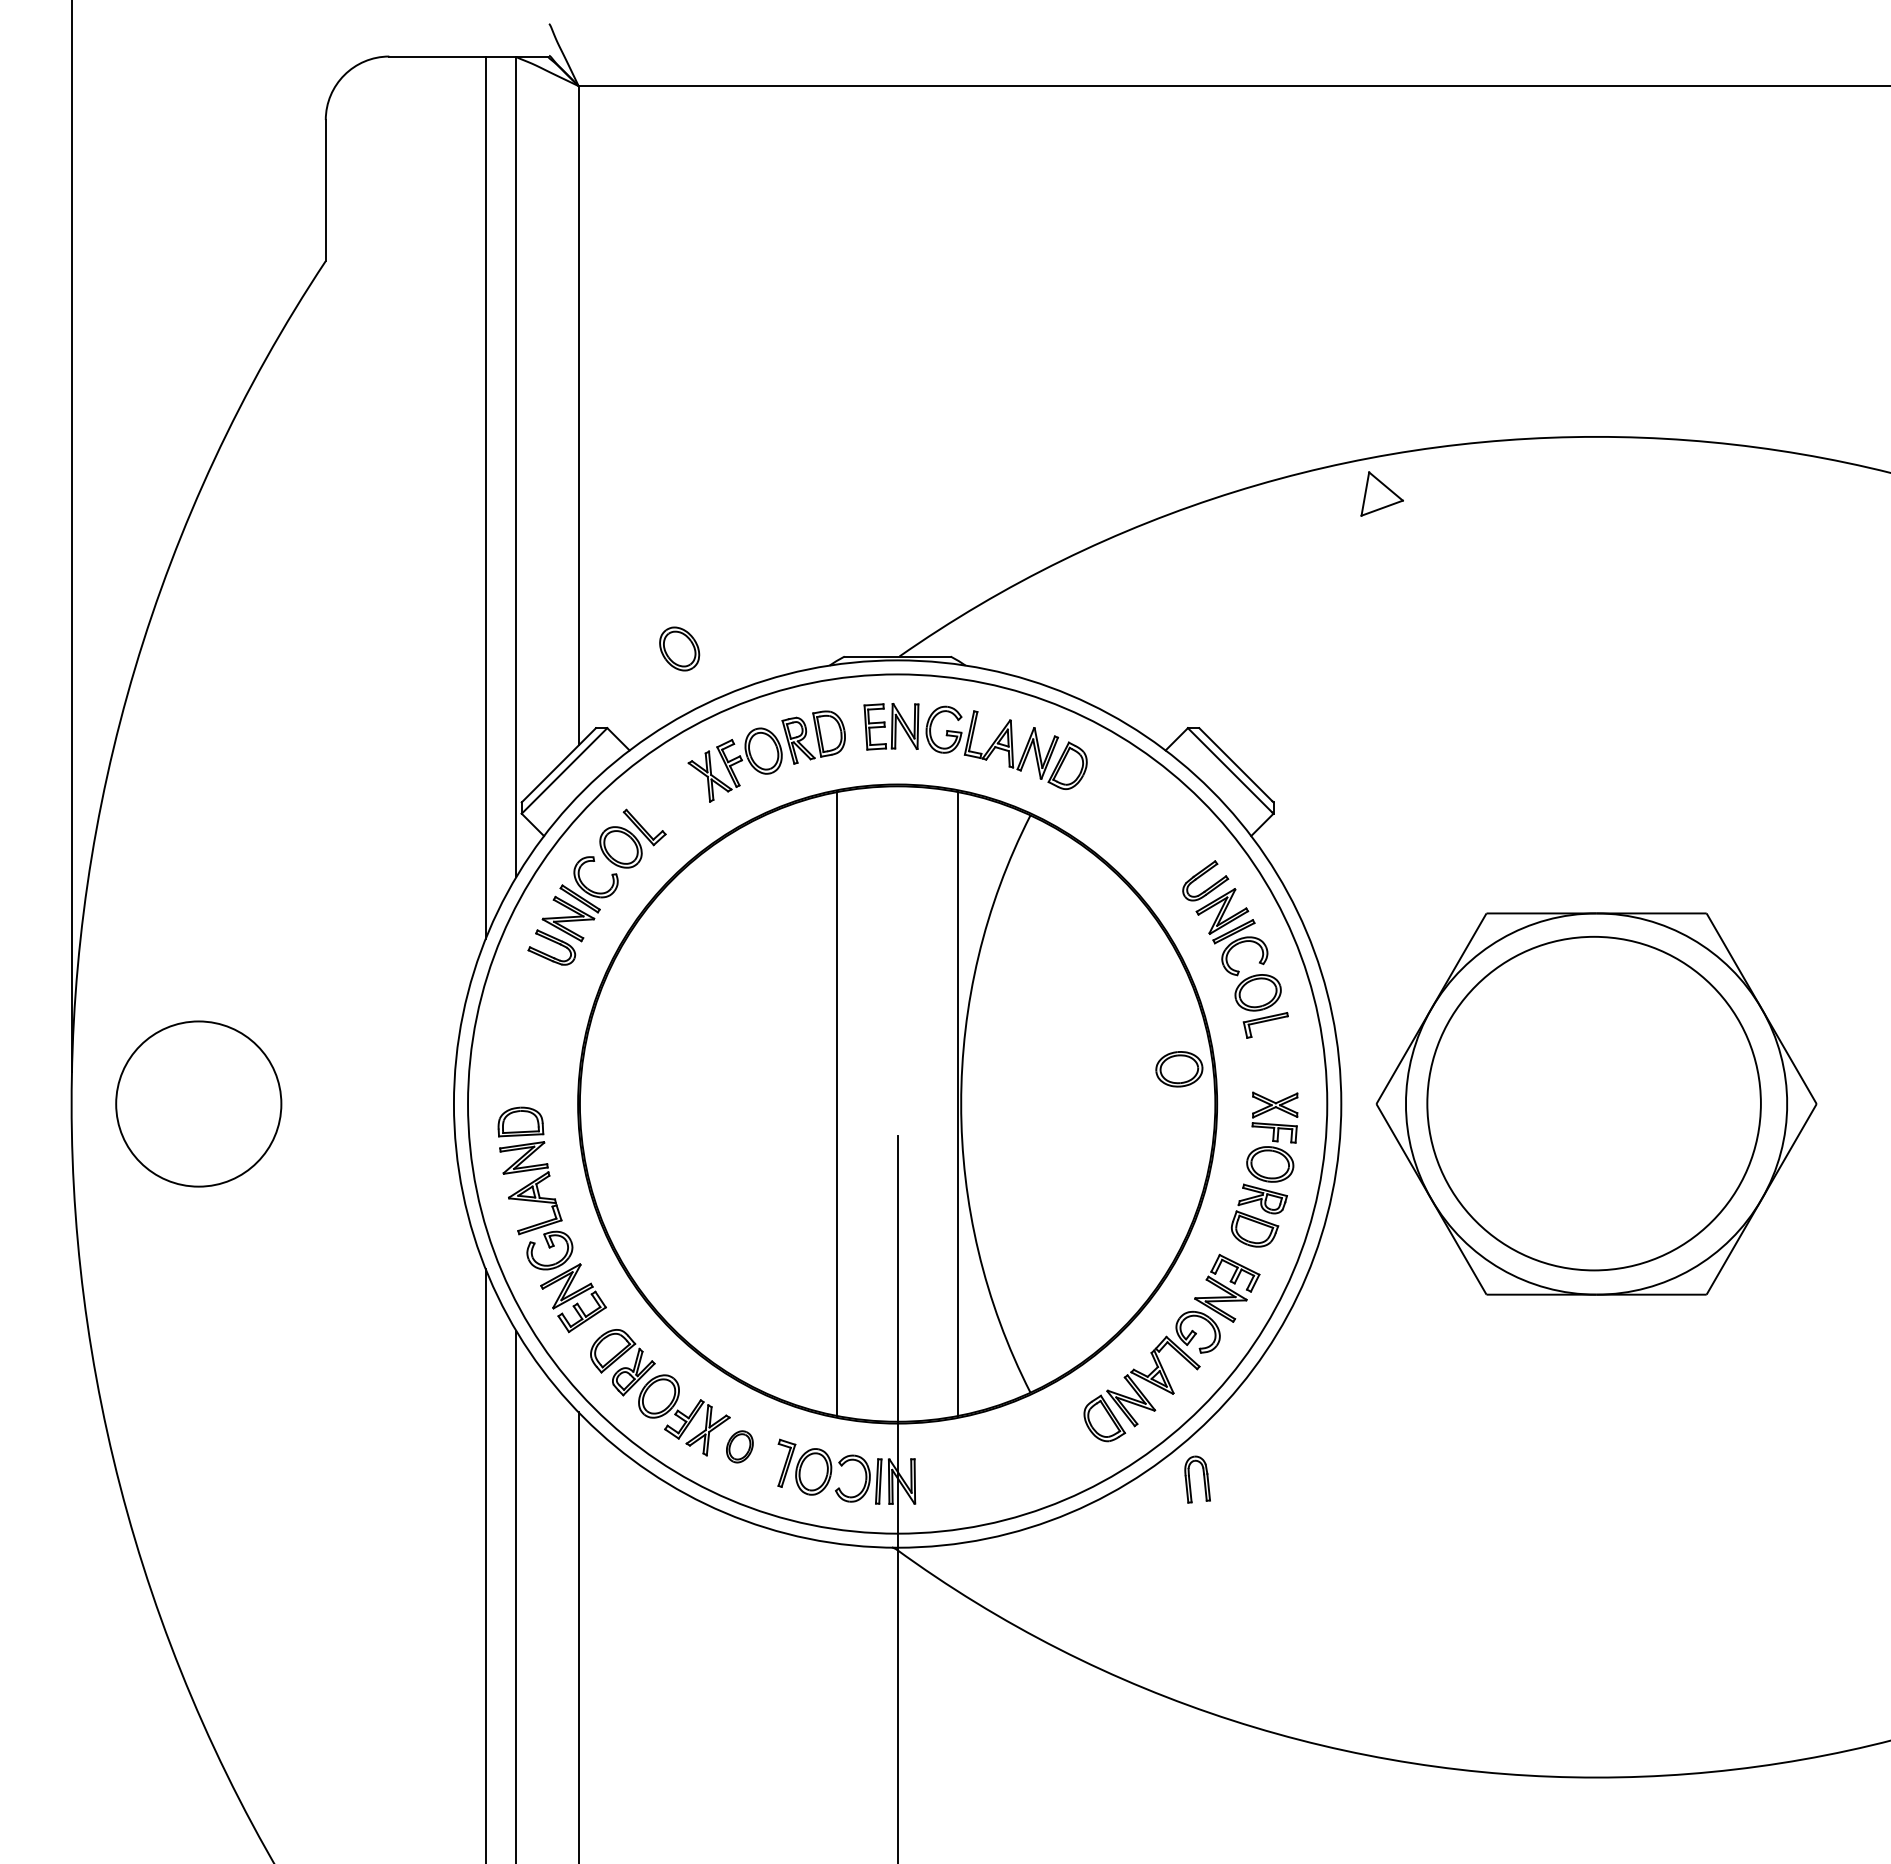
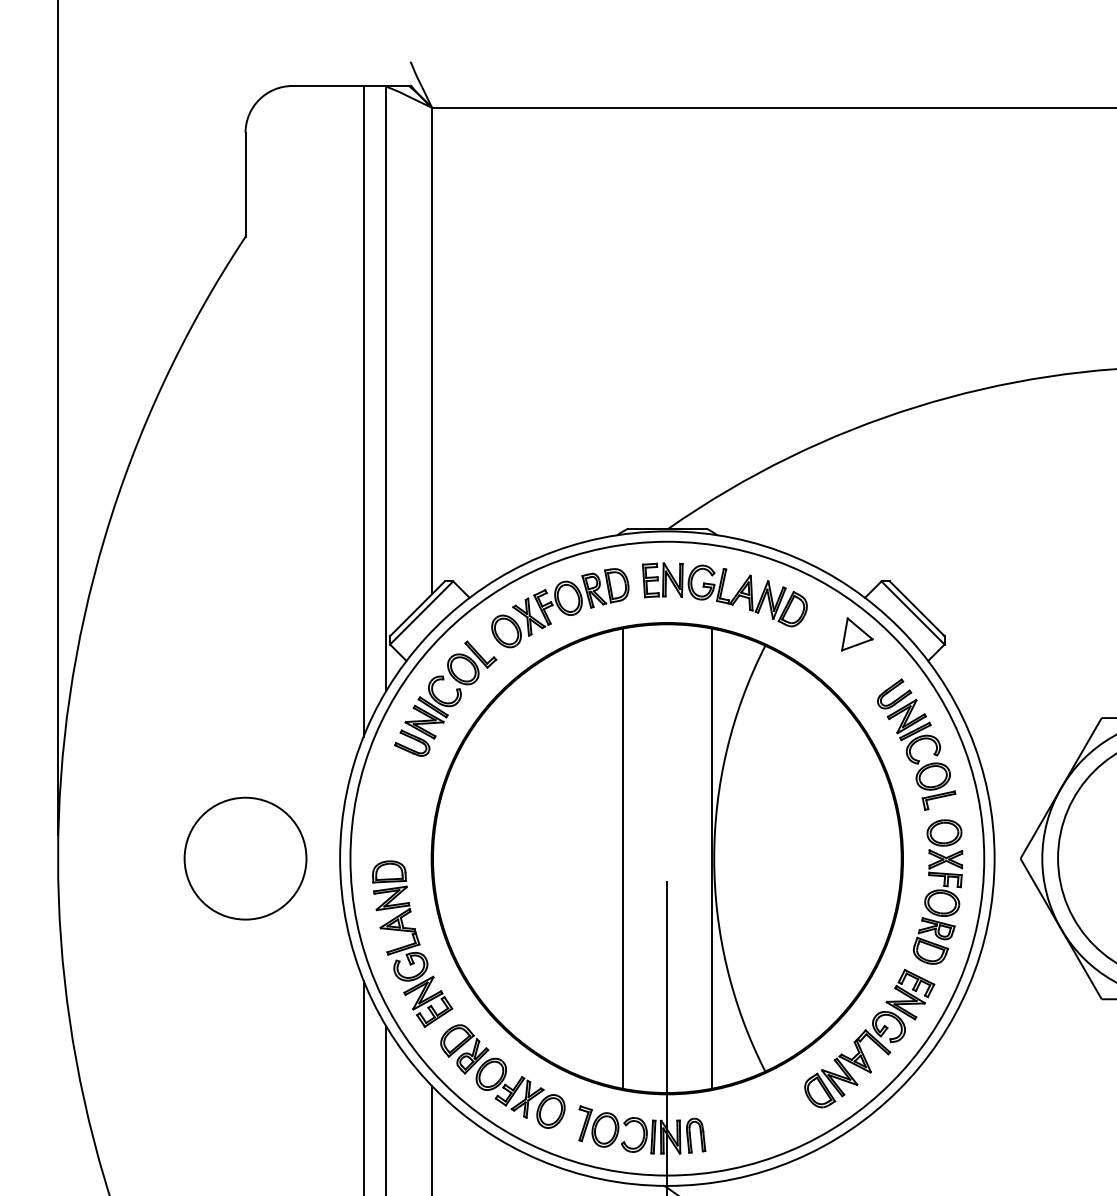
part: (1381, 493) -> (856, 634), moved
part: (679, 648) -> (506, 631), moved
part: (1179, 1069) -> (944, 833), moved
circle: (198, 1103) -> (245, 858), moved
part: (739, 1446) -> (550, 1111), size x1.43
part: (1197, 1479) -> (696, 1135), moved

